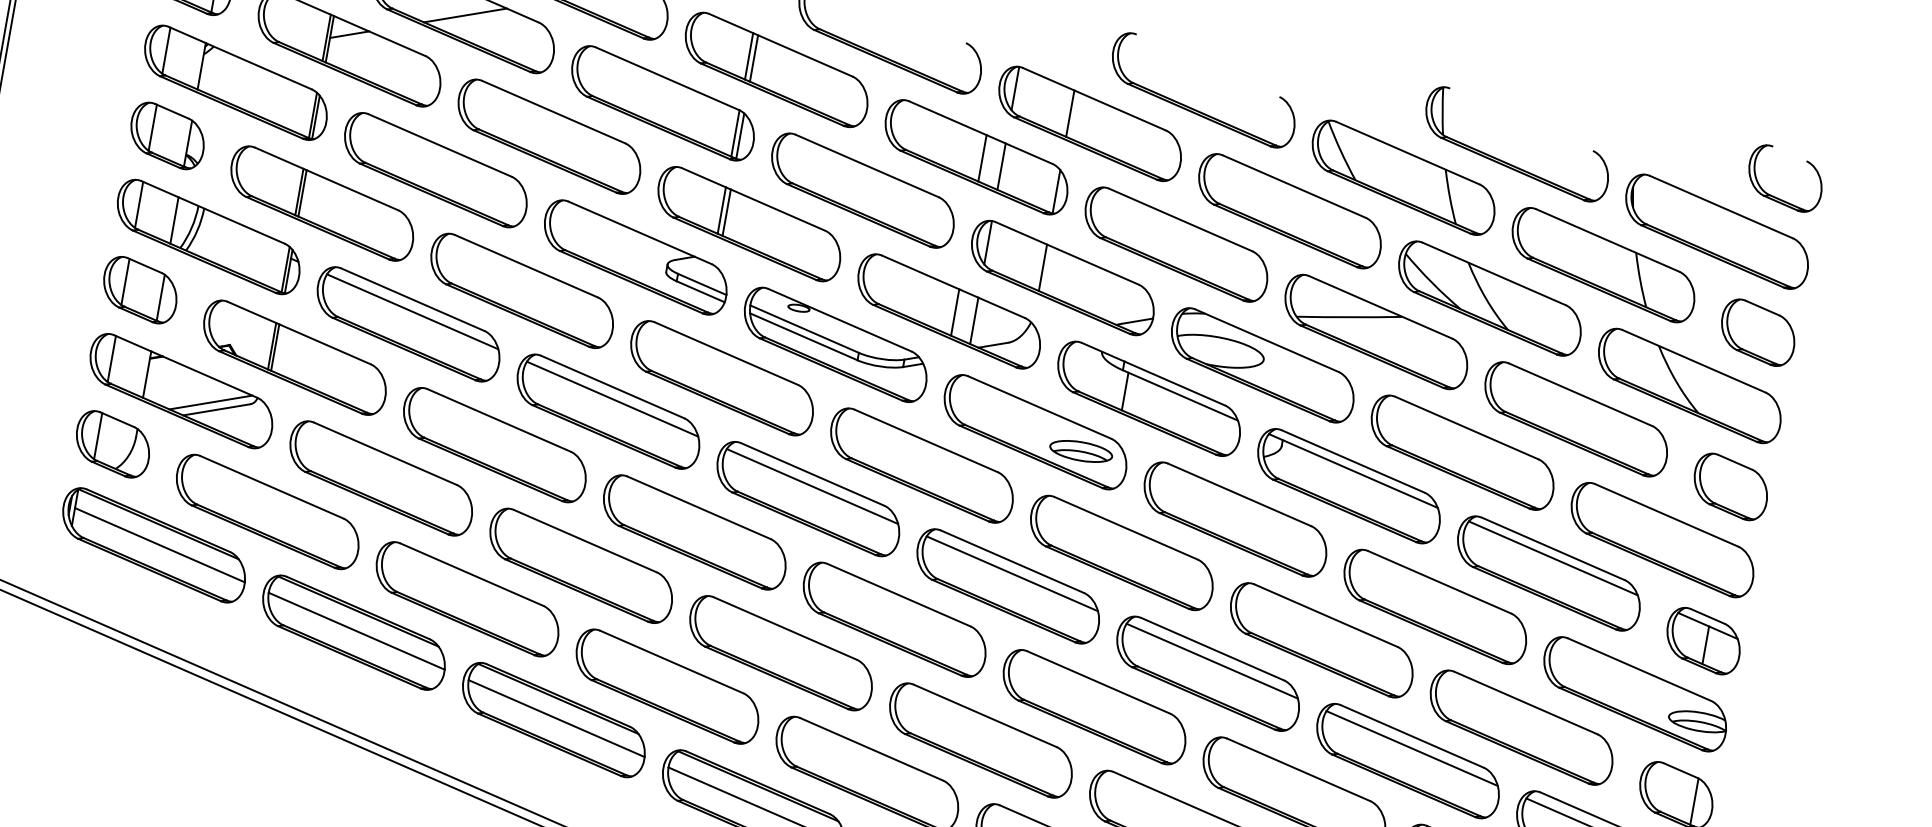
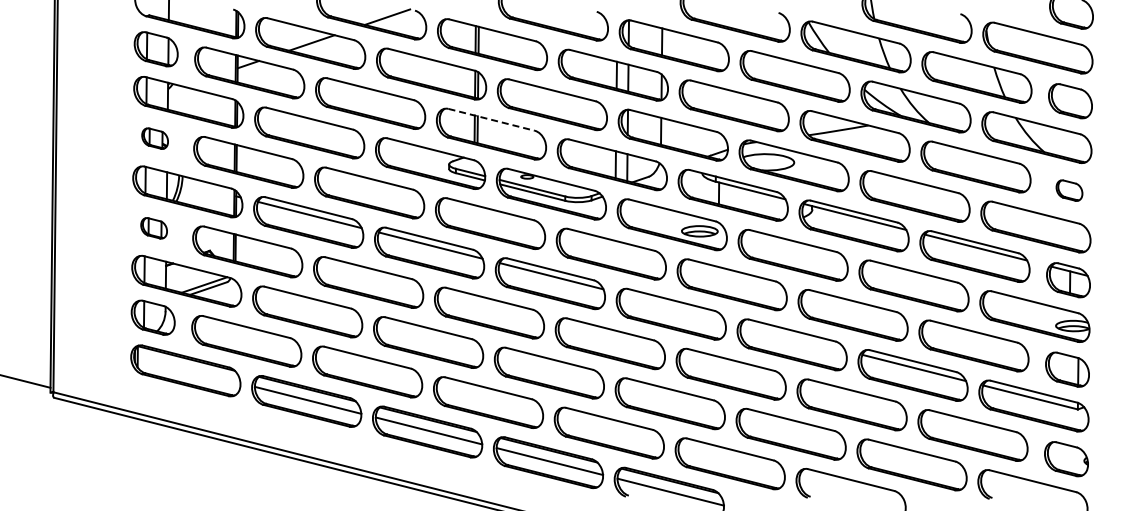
part: (166, 135) -> (154, 138), size x0.6
line: (753, 198) -> (491, 119), solid -> dashed
part: (138, 290) -> (153, 228), size x0.6
part: (1730, 486) -> (1069, 190), size x0.6
line: (158, 545) -> (188, 370), removed
line: (1012, 573) -> (672, 306), removed
line: (1212, 661) -> (793, 337), removed

